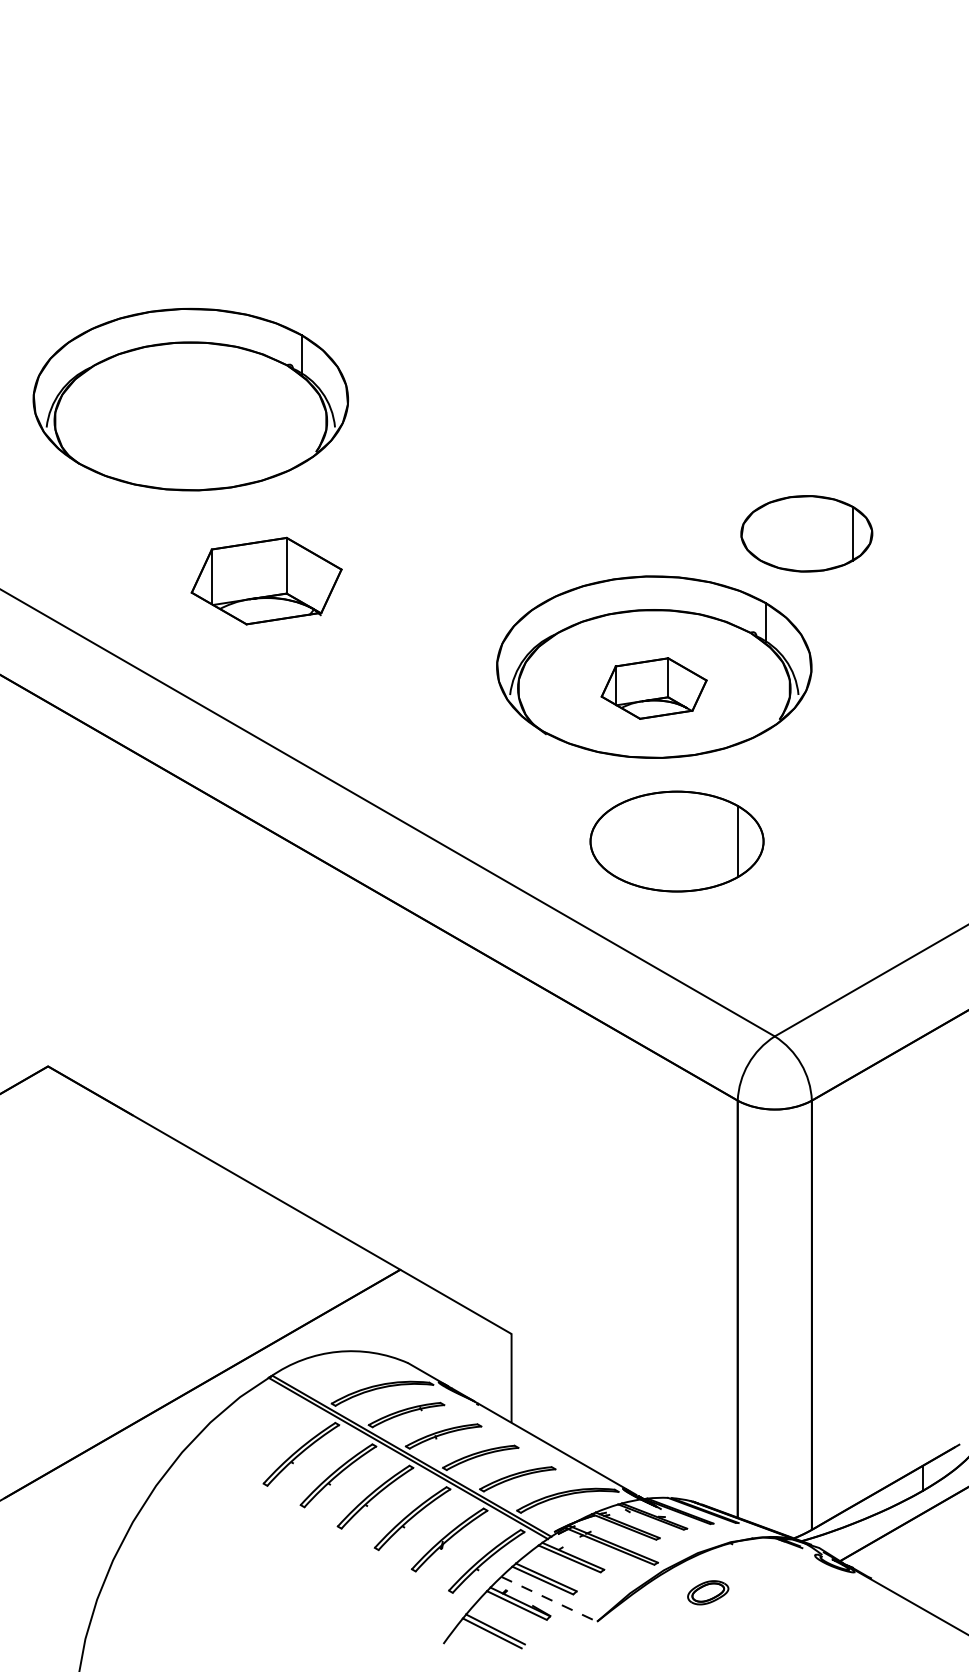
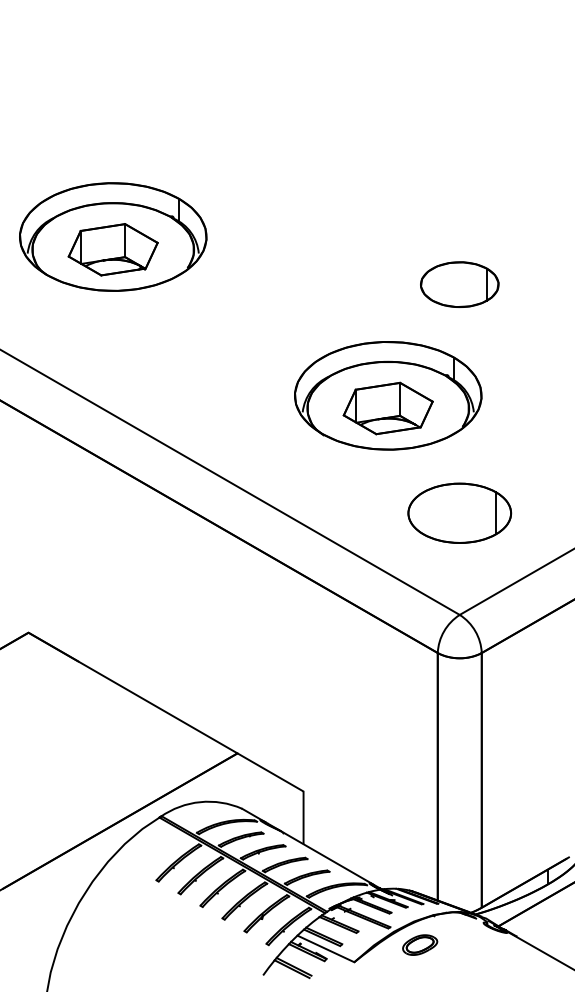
part: (806, 533) -> (459, 284), moved
part: (265, 580) -> (112, 249), moved
part: (653, 688) -> (387, 408), size x1.43
part: (676, 840) -> (459, 512), moved
part: (708, 1591) -> (420, 944), size x1.43
line: (550, 1600) -> (326, 949), dashed -> solid

